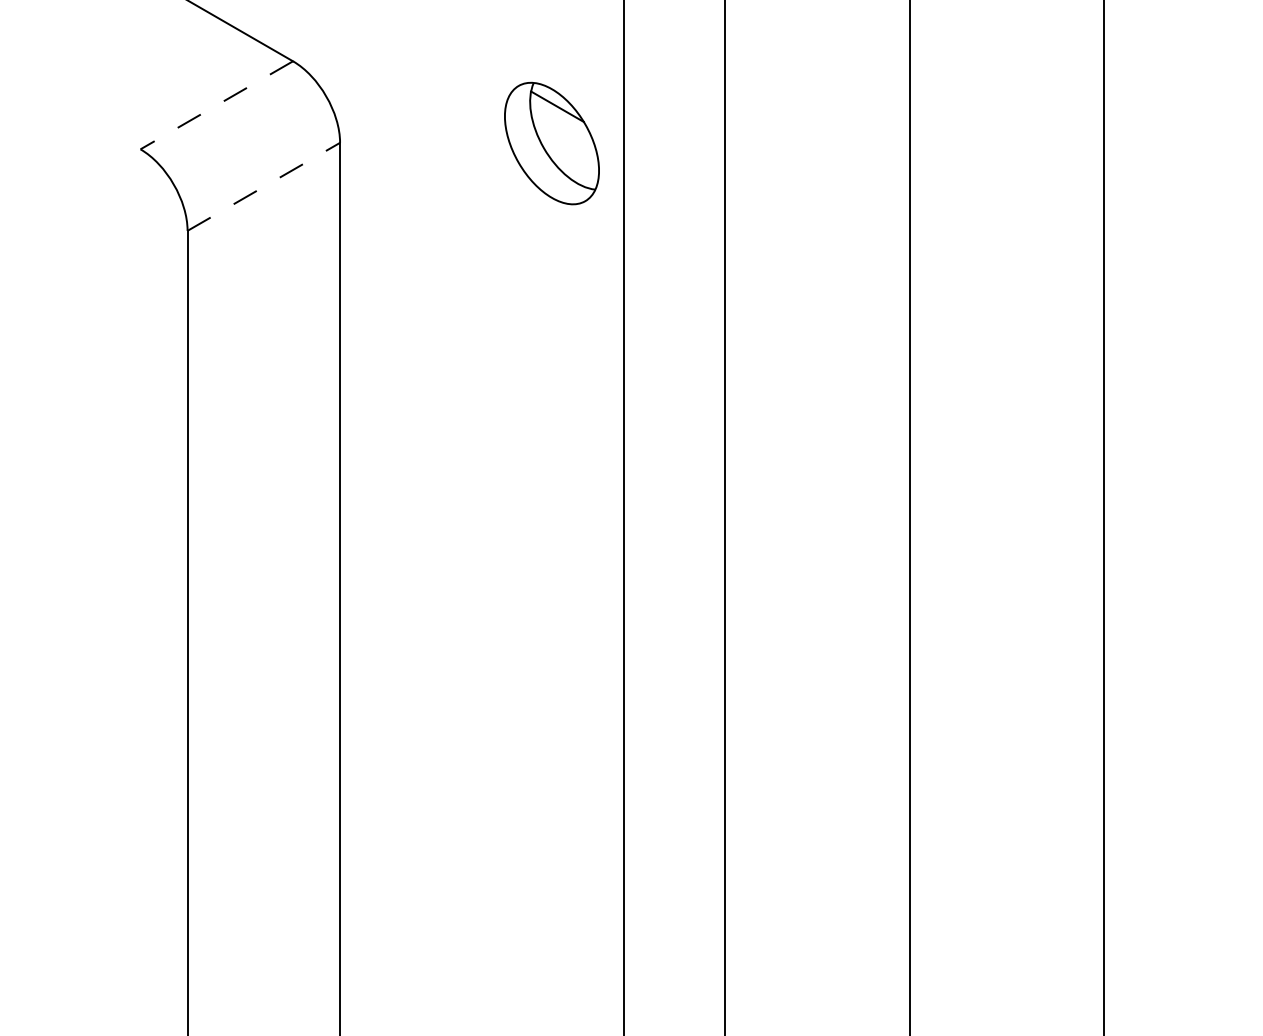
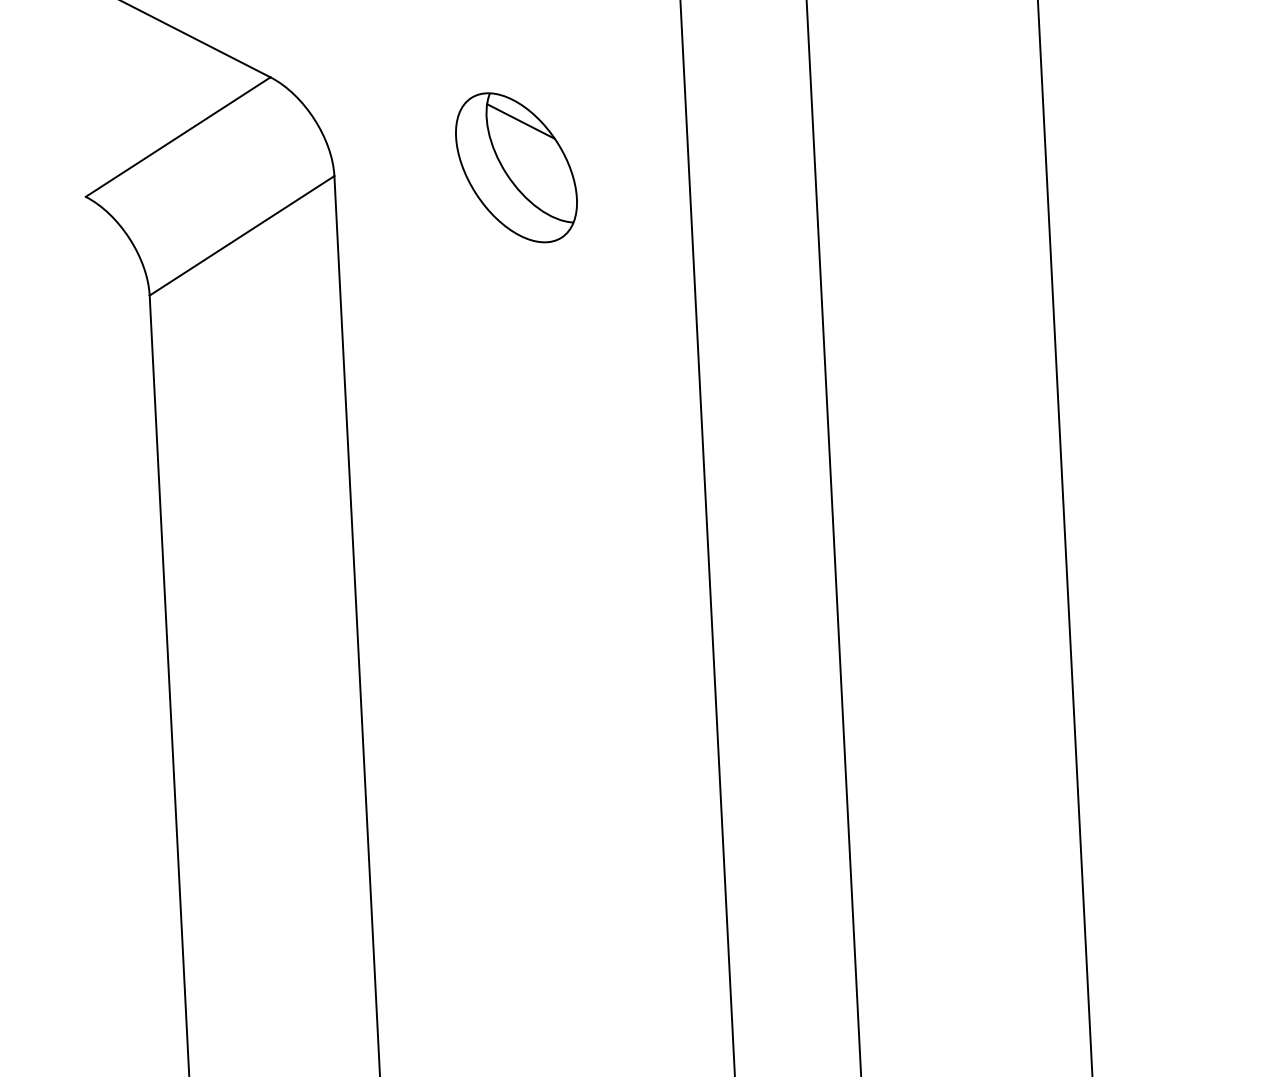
line: (216, 105) -> (177, 137), dashed -> solid
part: (551, 143) -> (515, 167), moved
line: (264, 186) -> (242, 235), dashed -> solid

